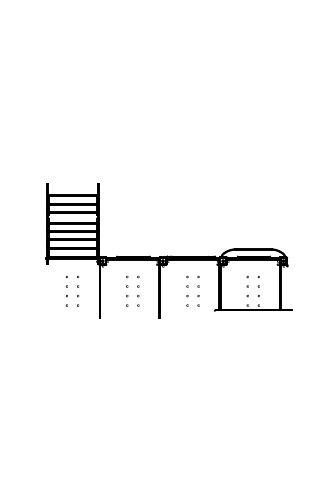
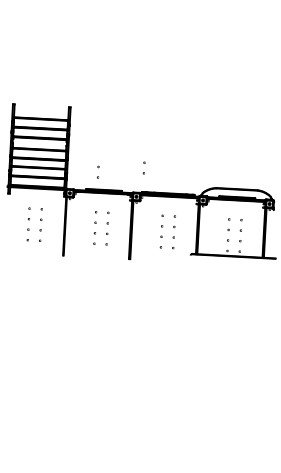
part: (168, 234) -> (144, 167), added
part: (127, 240) -> (98, 171), added

